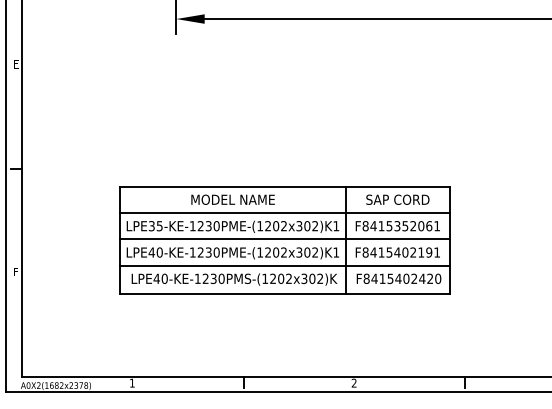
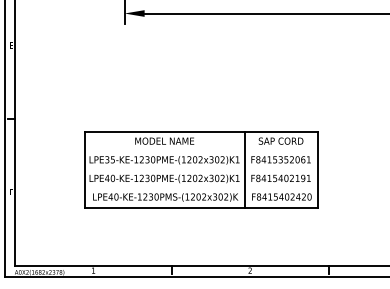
line: (283, 212) -> (200, 150), removed
line: (283, 239) -> (200, 169), removed
line: (283, 265) -> (200, 187), removed

